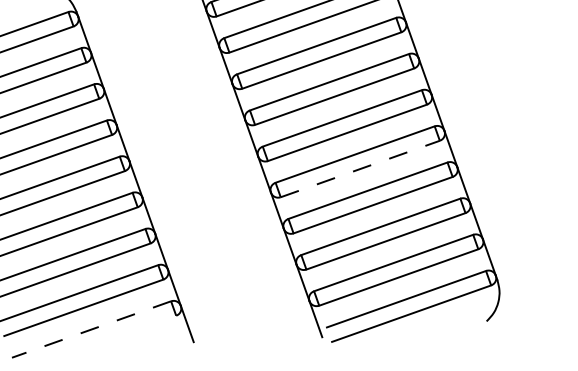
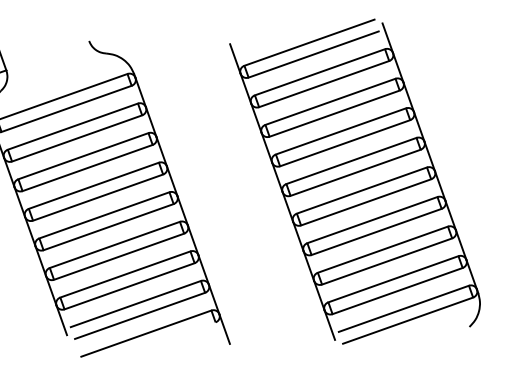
line: (360, 169) -> (366, 202), dashed -> solid
line: (90, 329) -> (145, 333), dashed -> solid

